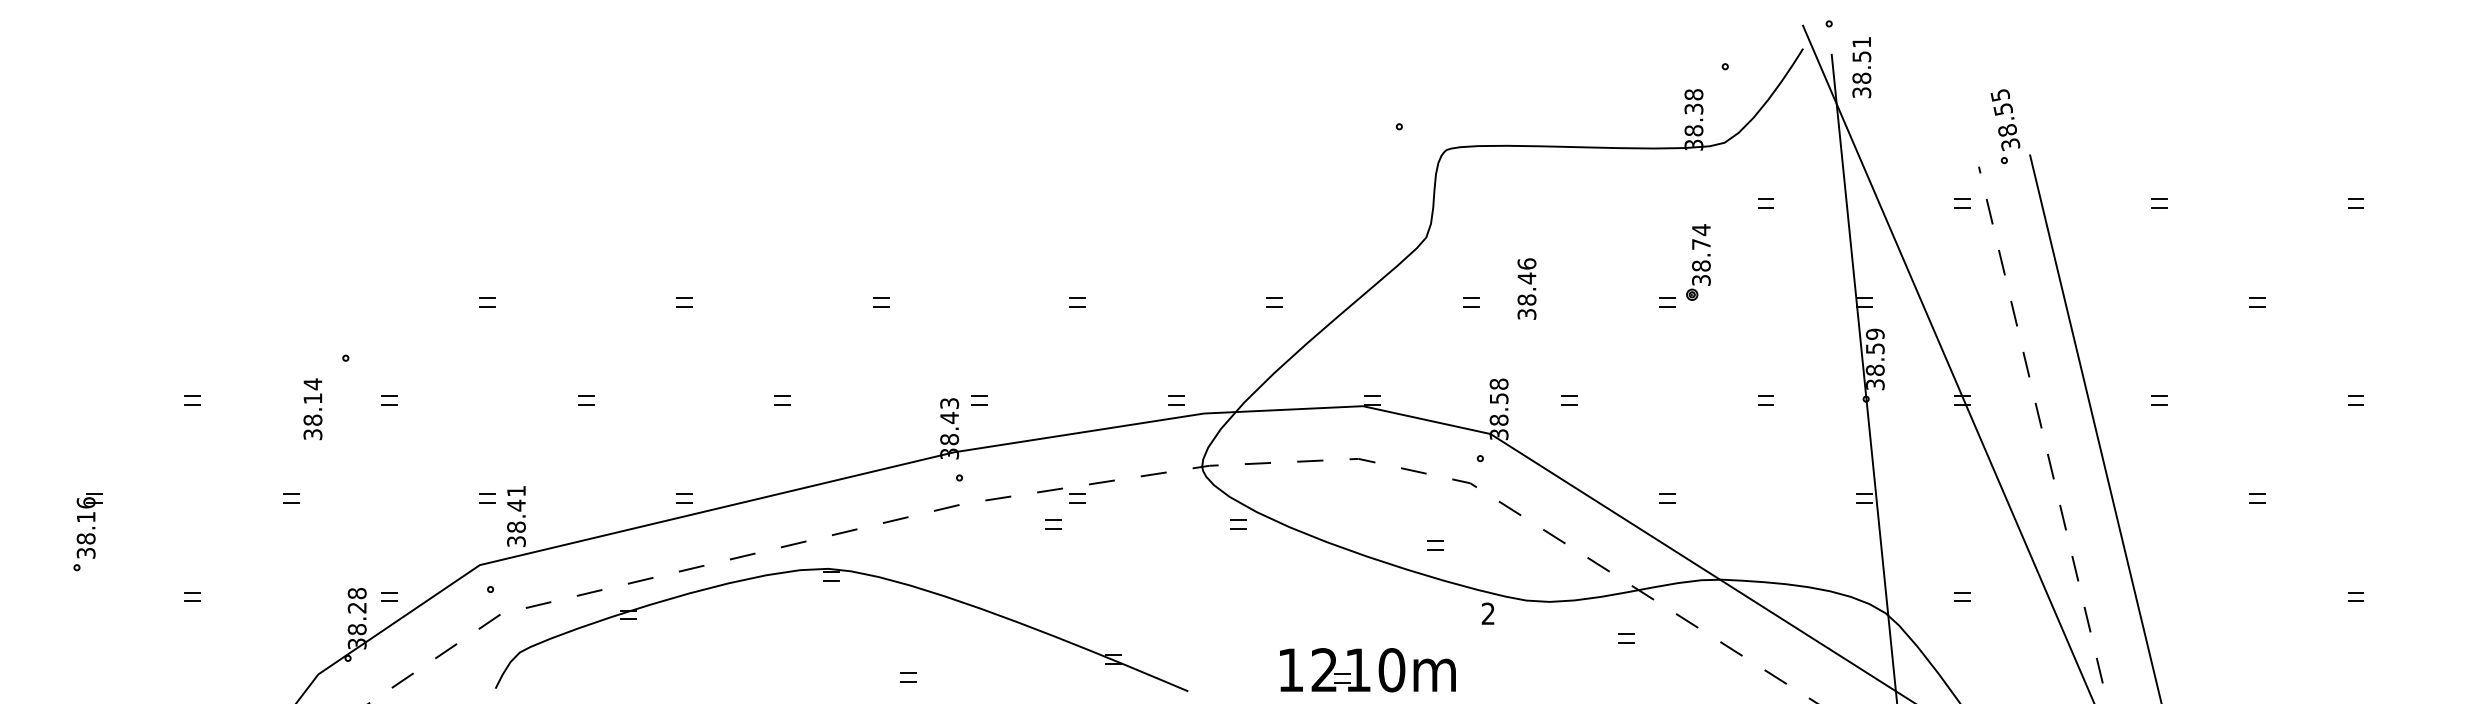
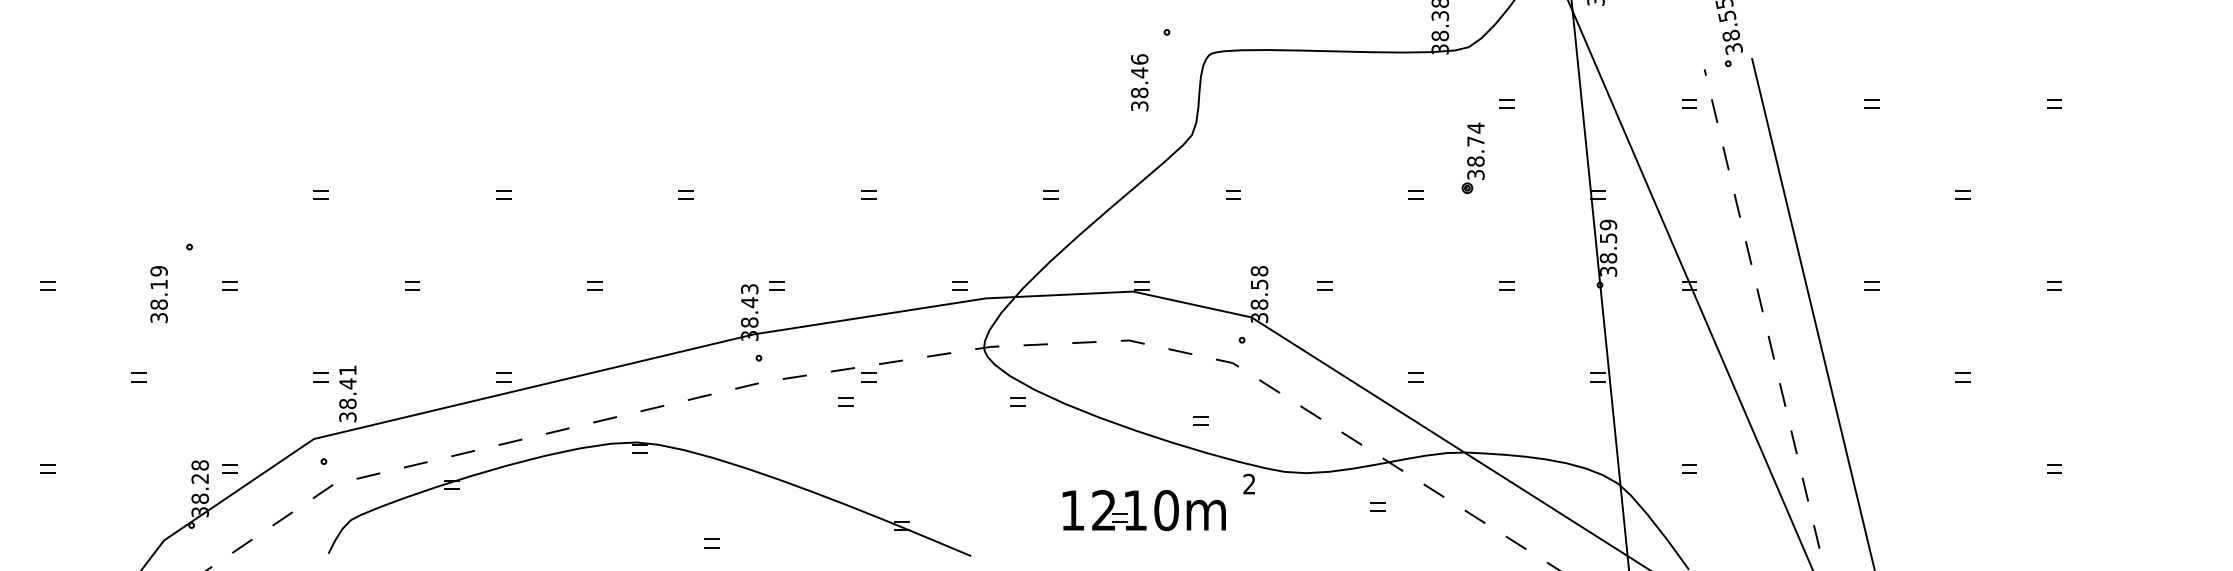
part: (1698, 262) -> (1473, 158), moved
text: (1526, 288) -> (1139, 82), moved
text: (312, 384) -> (158, 271), 38.14 -> 38.19
part: (1367, 670) -> (1143, 510), moved

